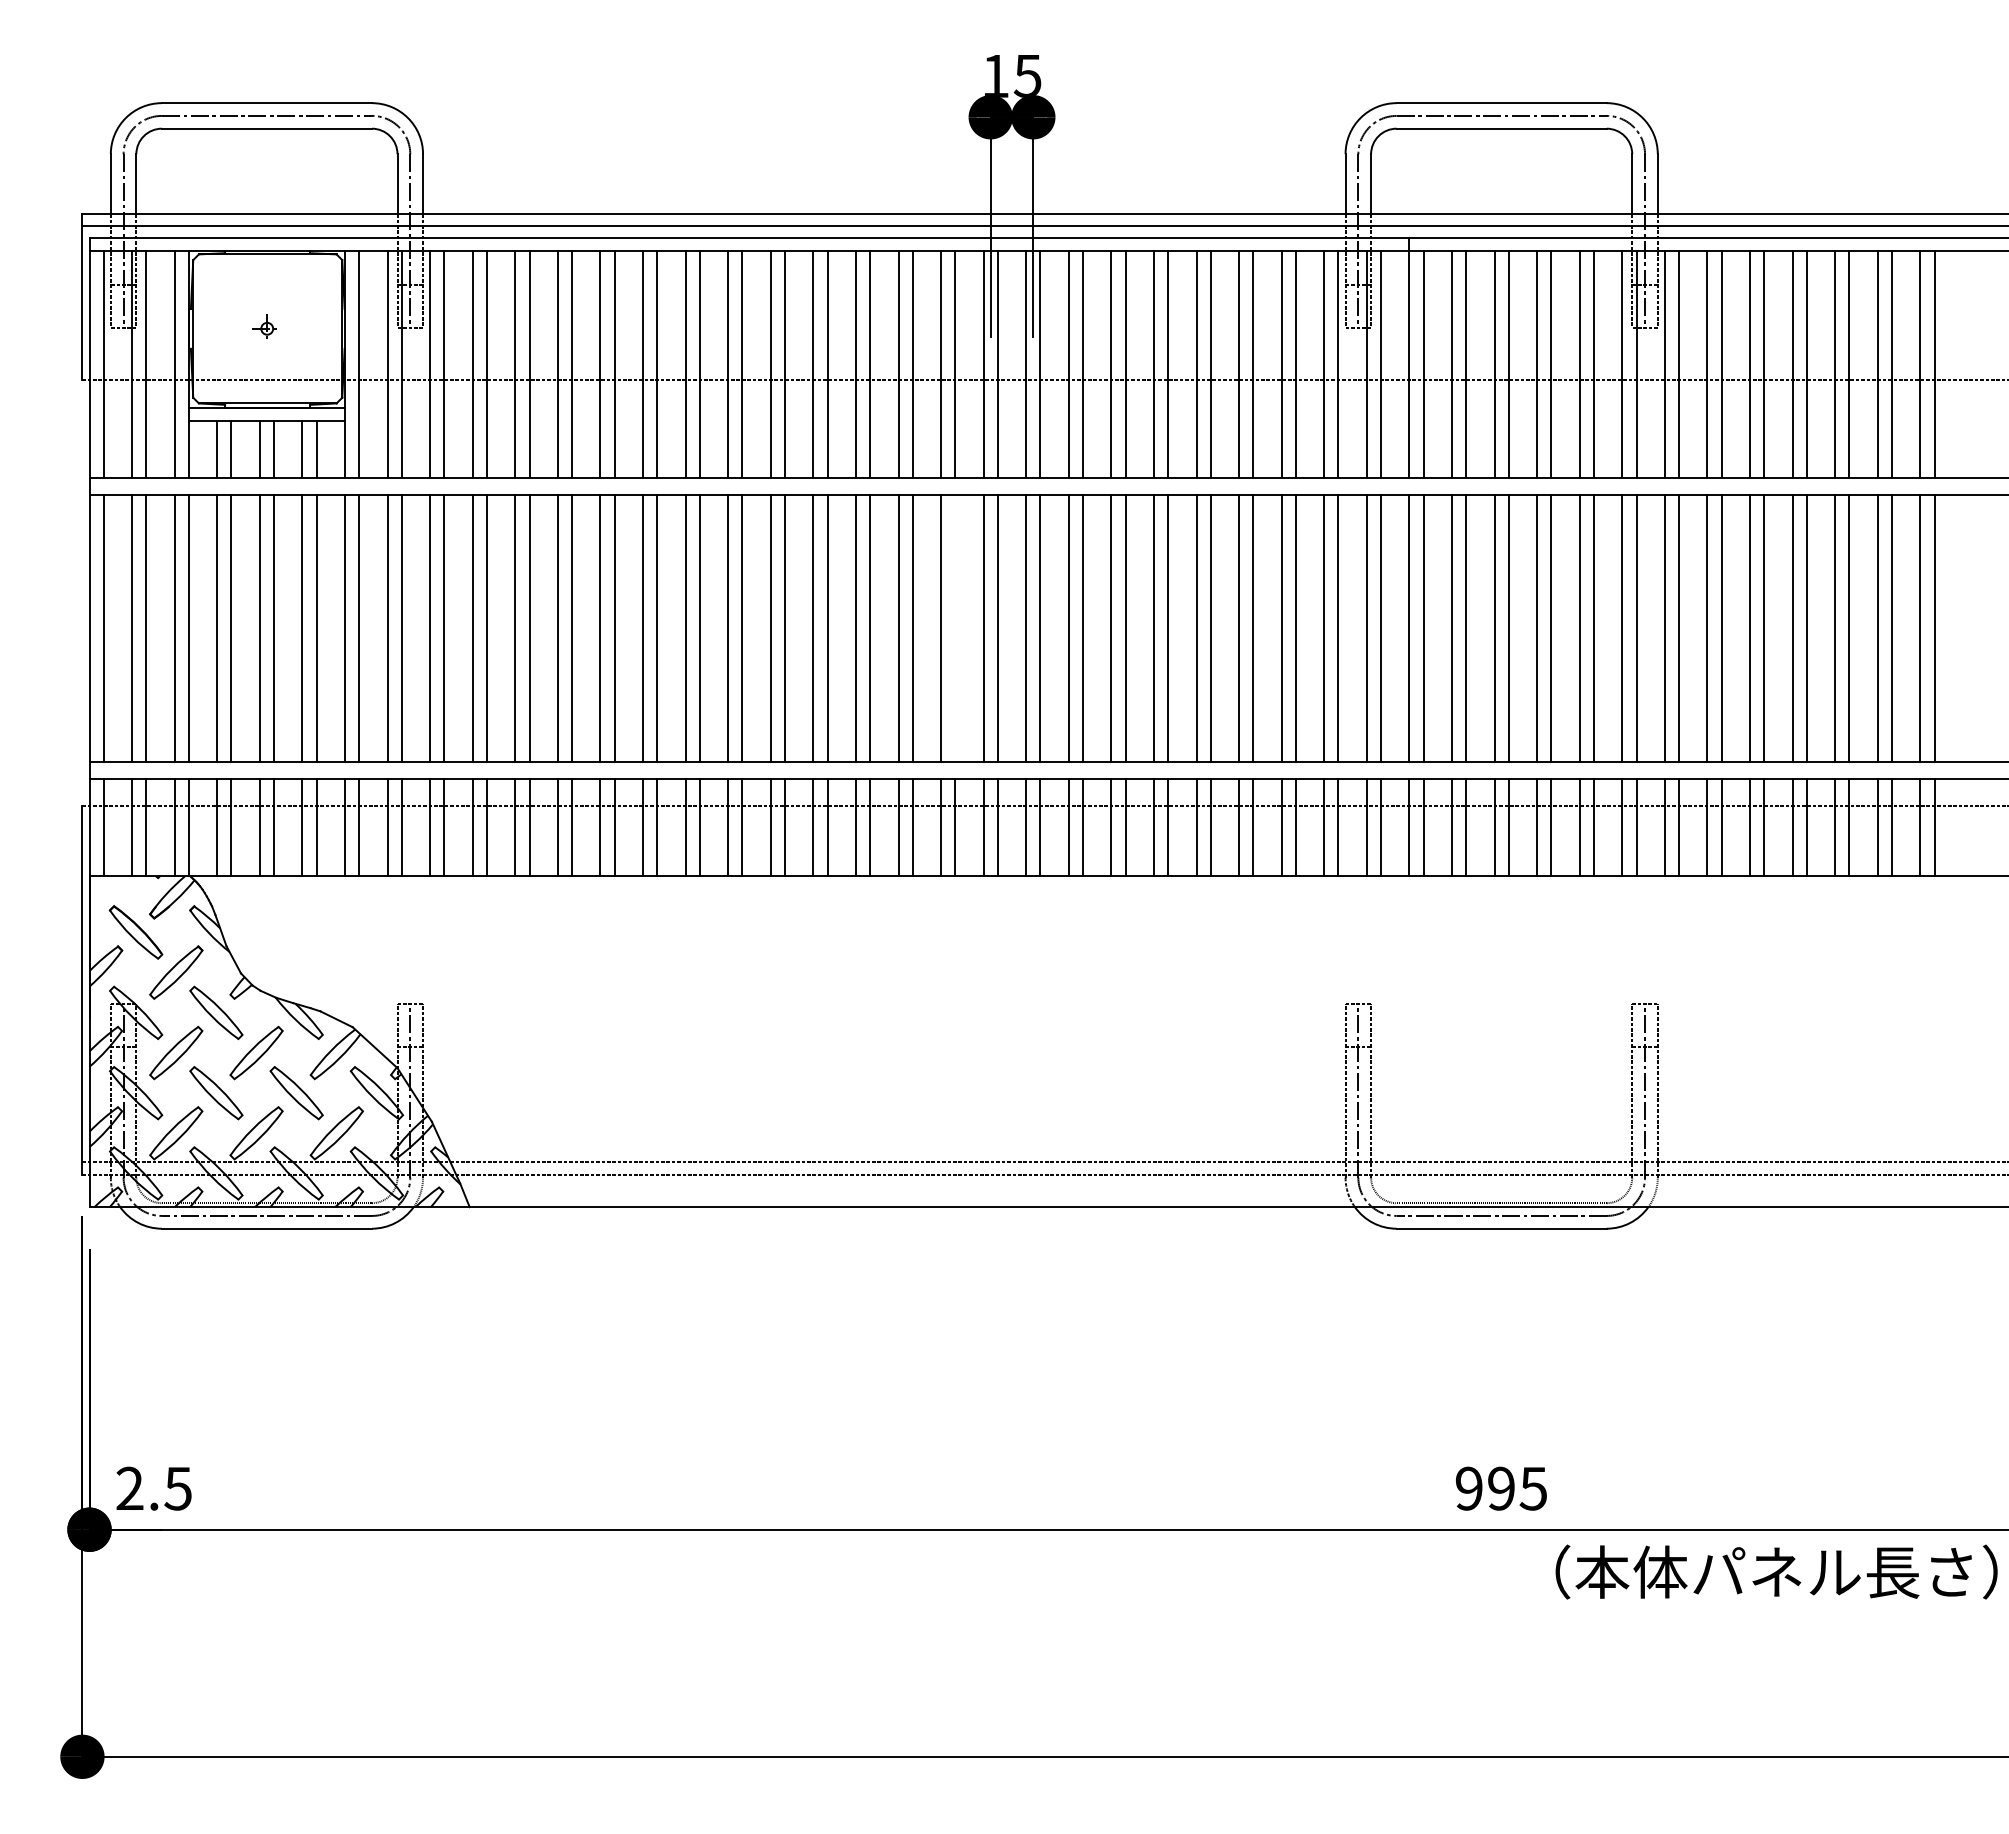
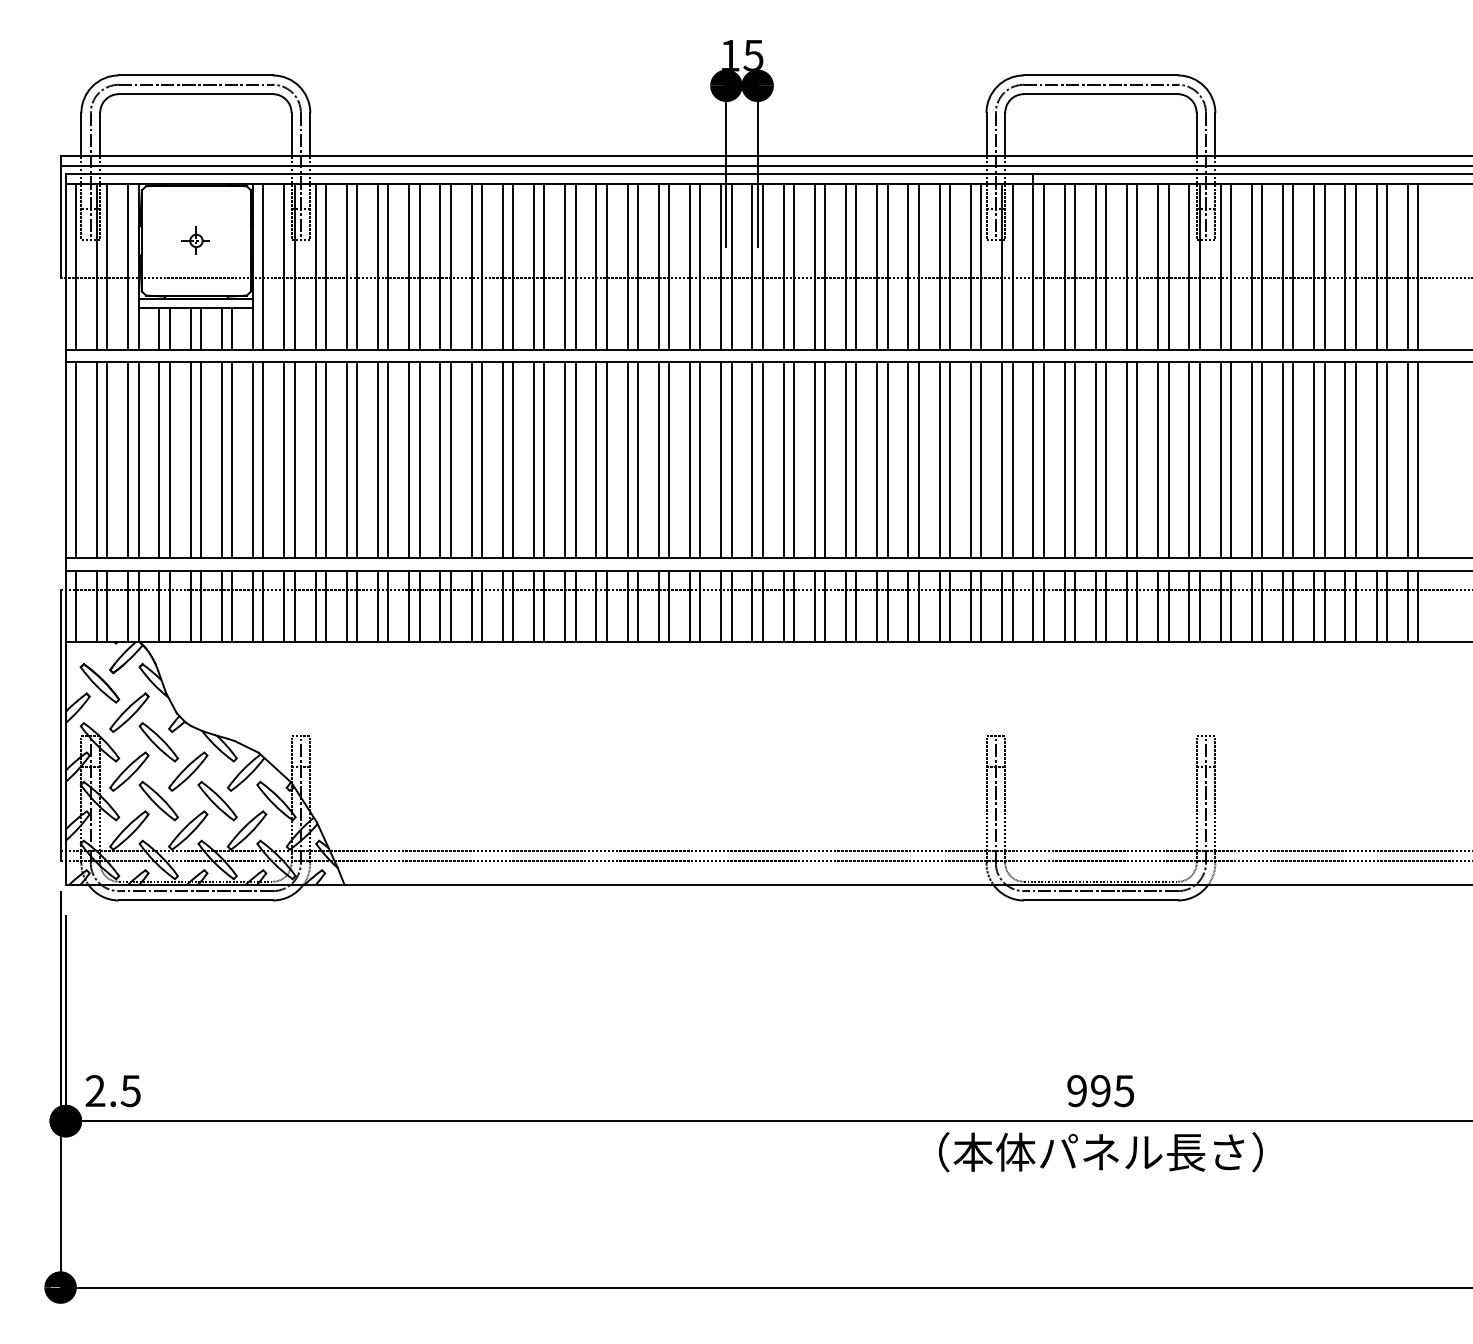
part: (265, 328) -> (194, 240), size x1.43
line: (955, 627) -> (700, 459), added
text: (1776, 1571) -> (1100, 1151), moved

